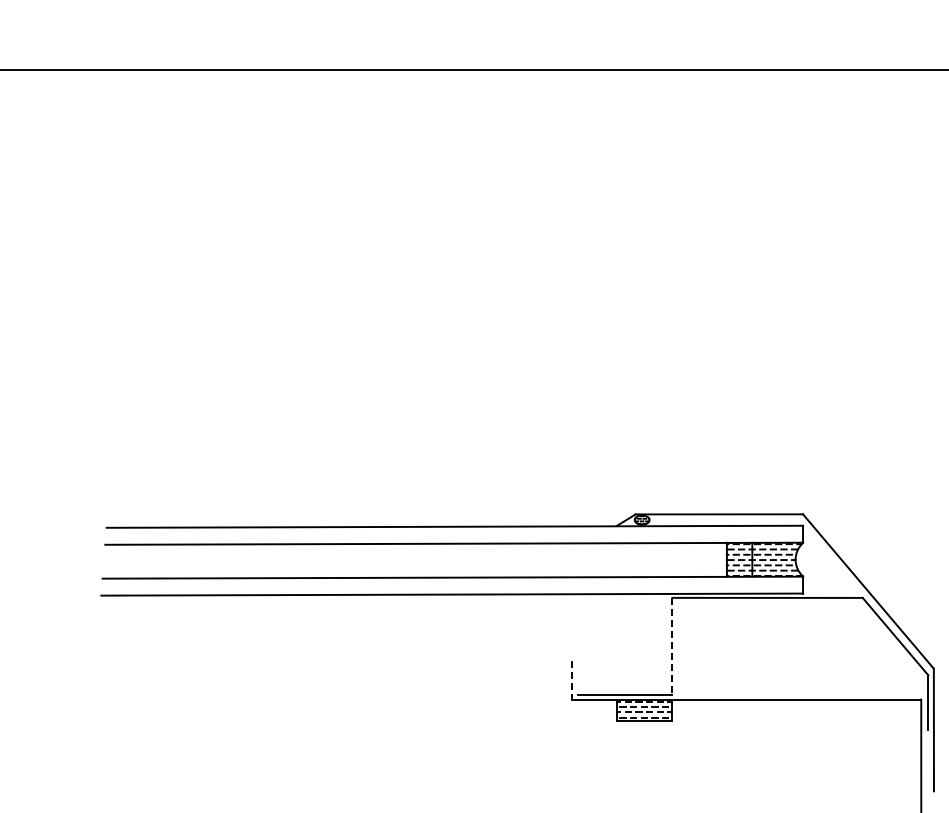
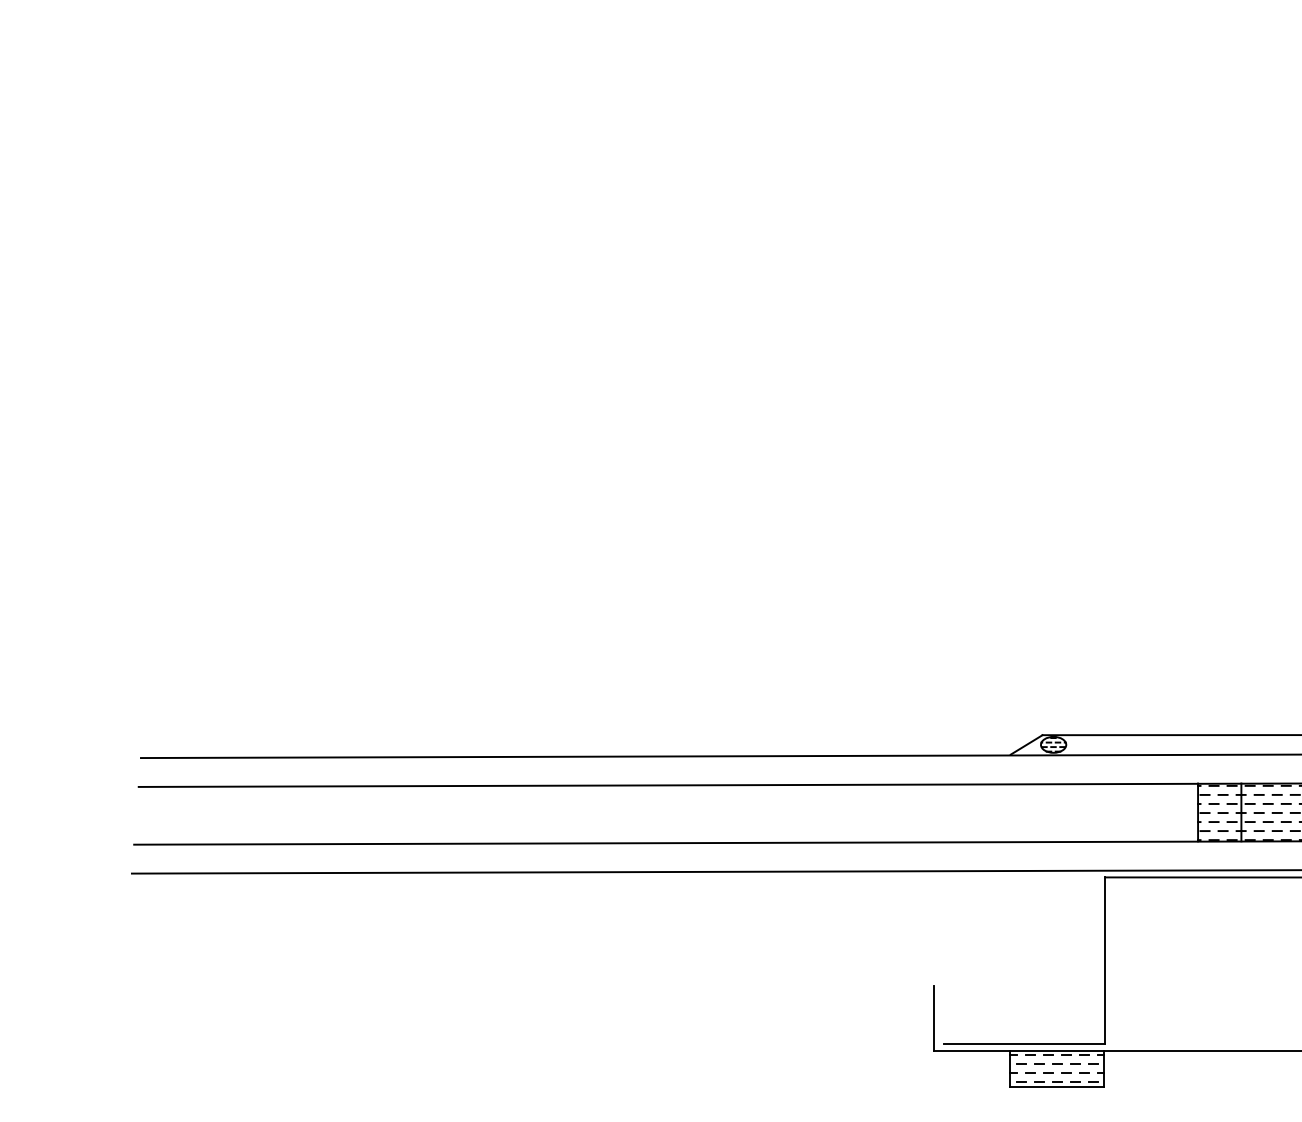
line: (672, 646) -> (1105, 960), dashed -> solid
line: (572, 681) -> (934, 1019), dashed -> solid

